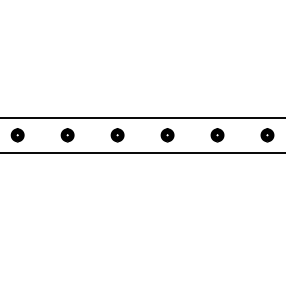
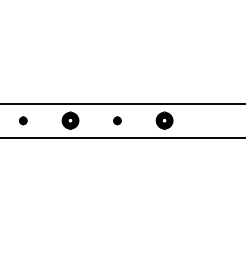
part: (17, 135) -> (23, 120), size x0.6
part: (67, 135) -> (70, 120), size x1.4
part: (117, 135) -> (117, 120), size x0.6
part: (167, 135) -> (164, 120), size x1.4
part: (217, 135) -> (211, 120), removed

